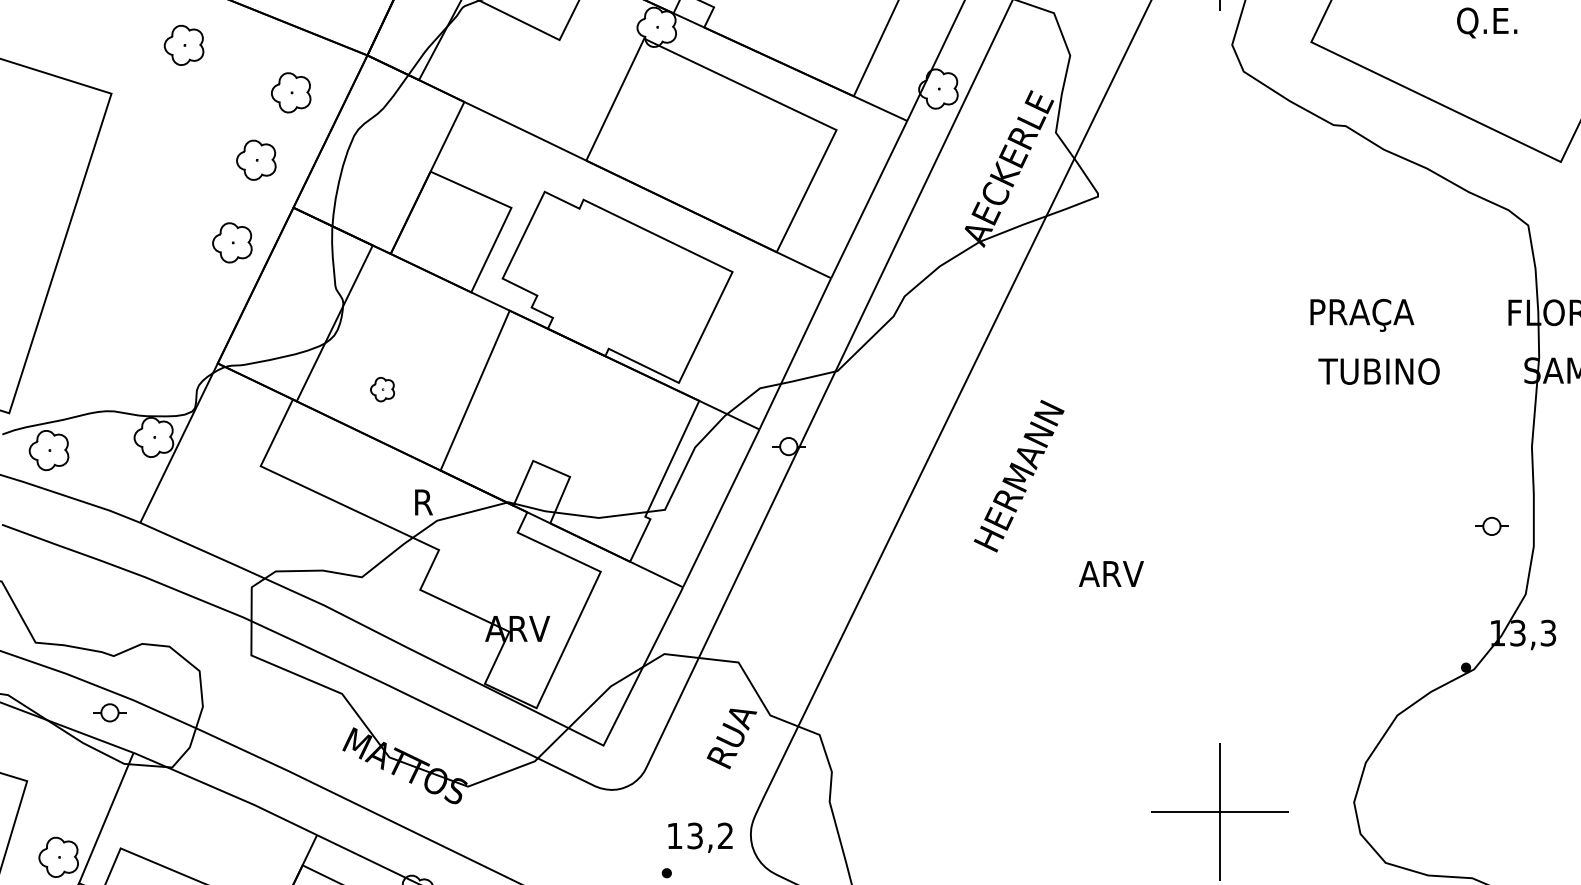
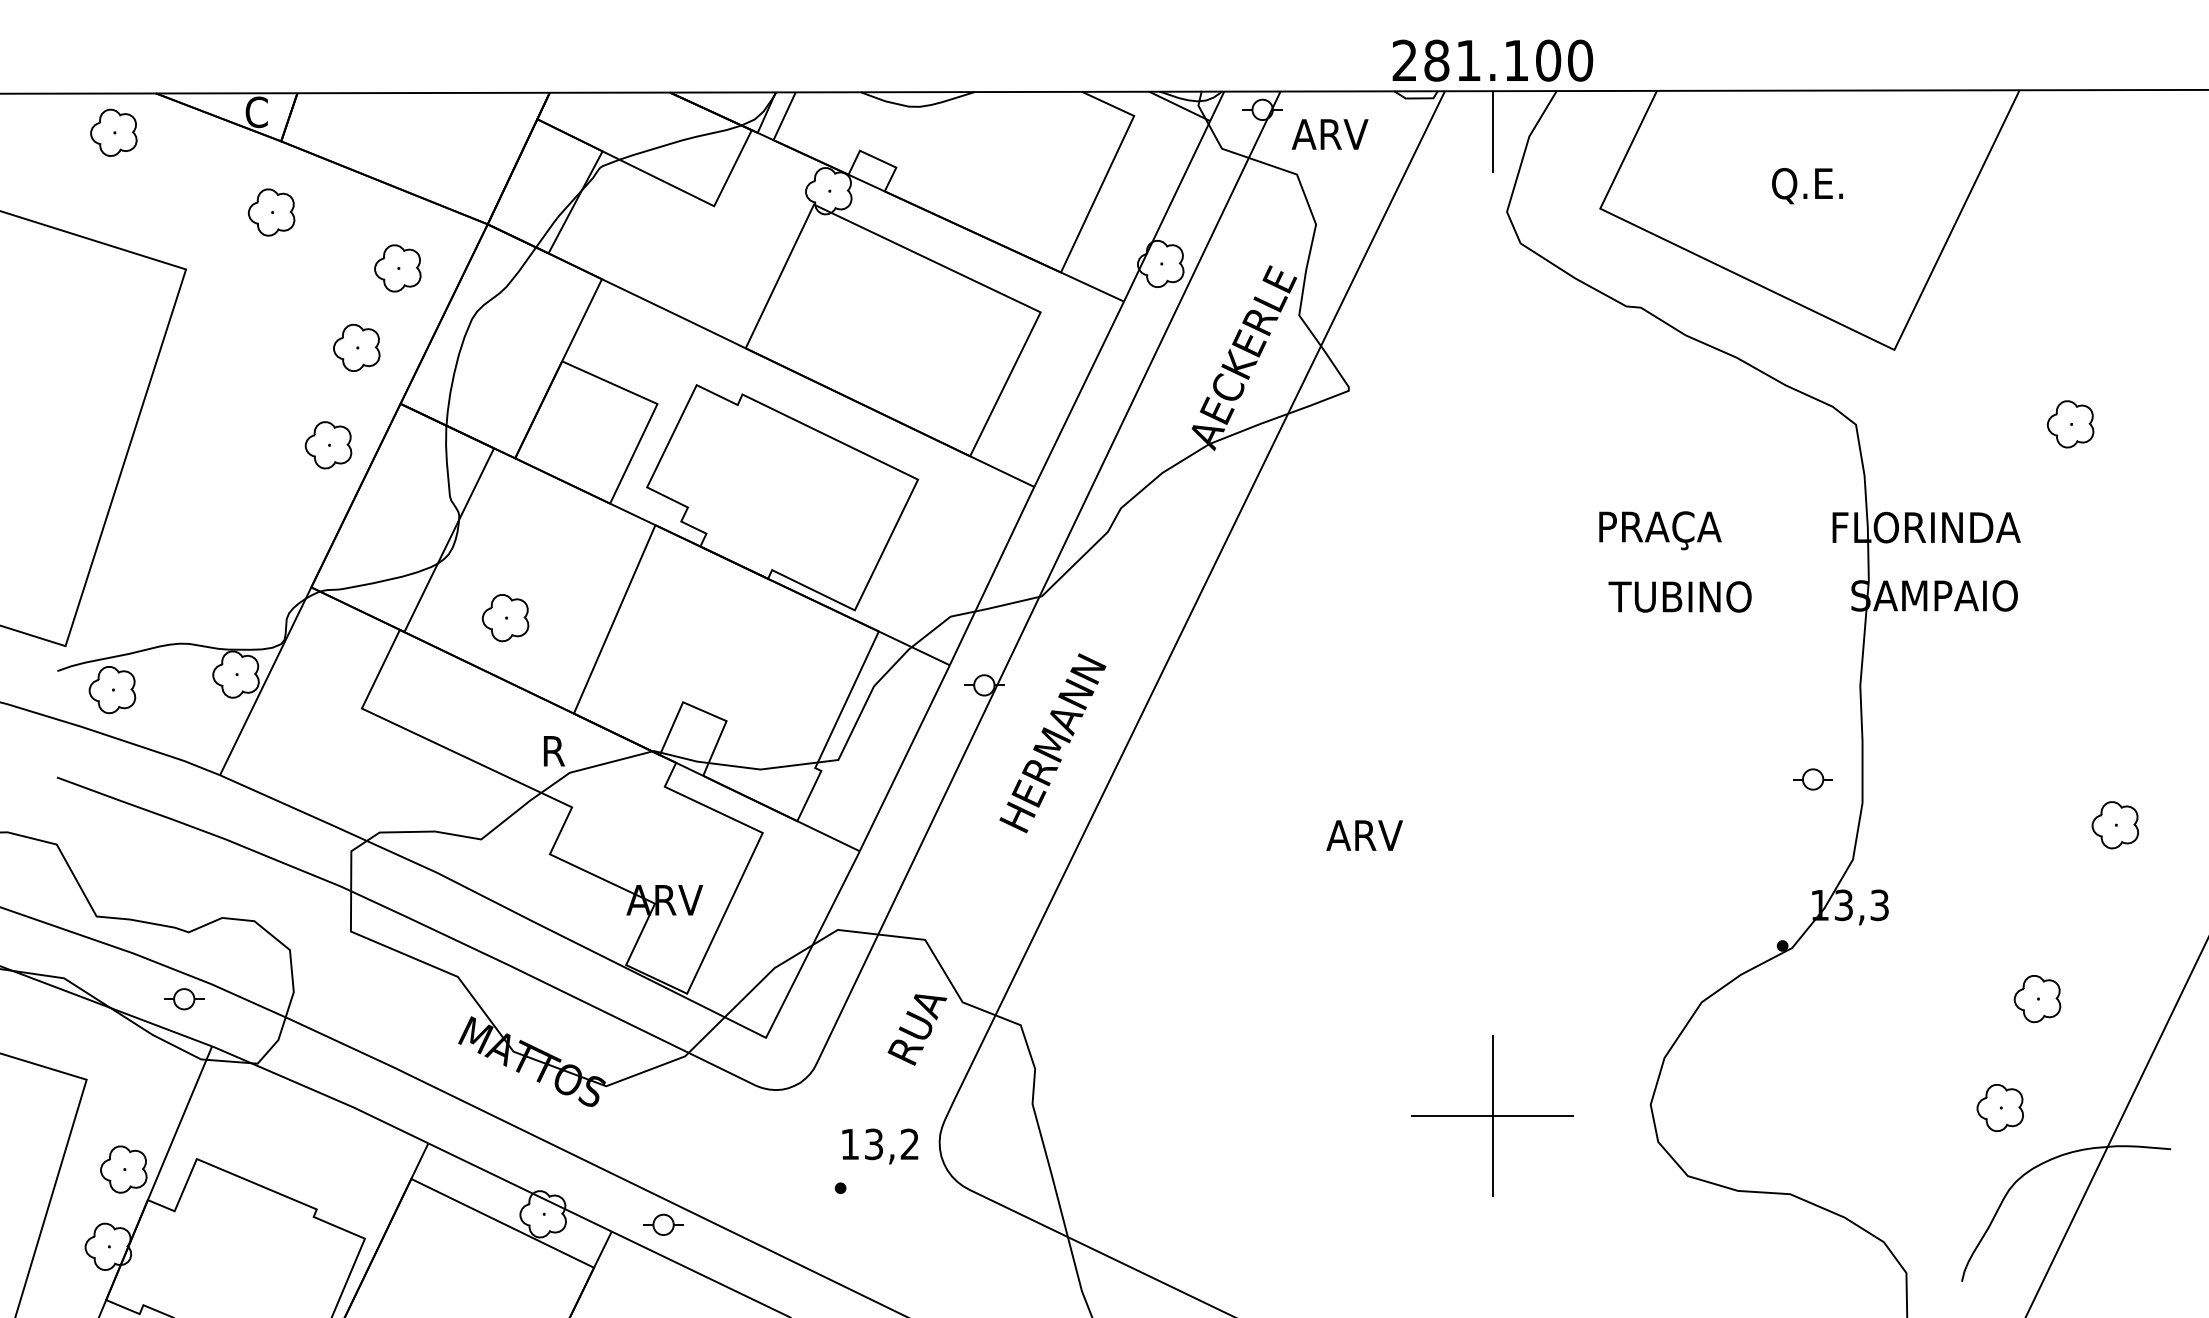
part: (382, 389) -> (505, 618), size x1.67
text: (1018, 476) -> (1052, 743), moved

